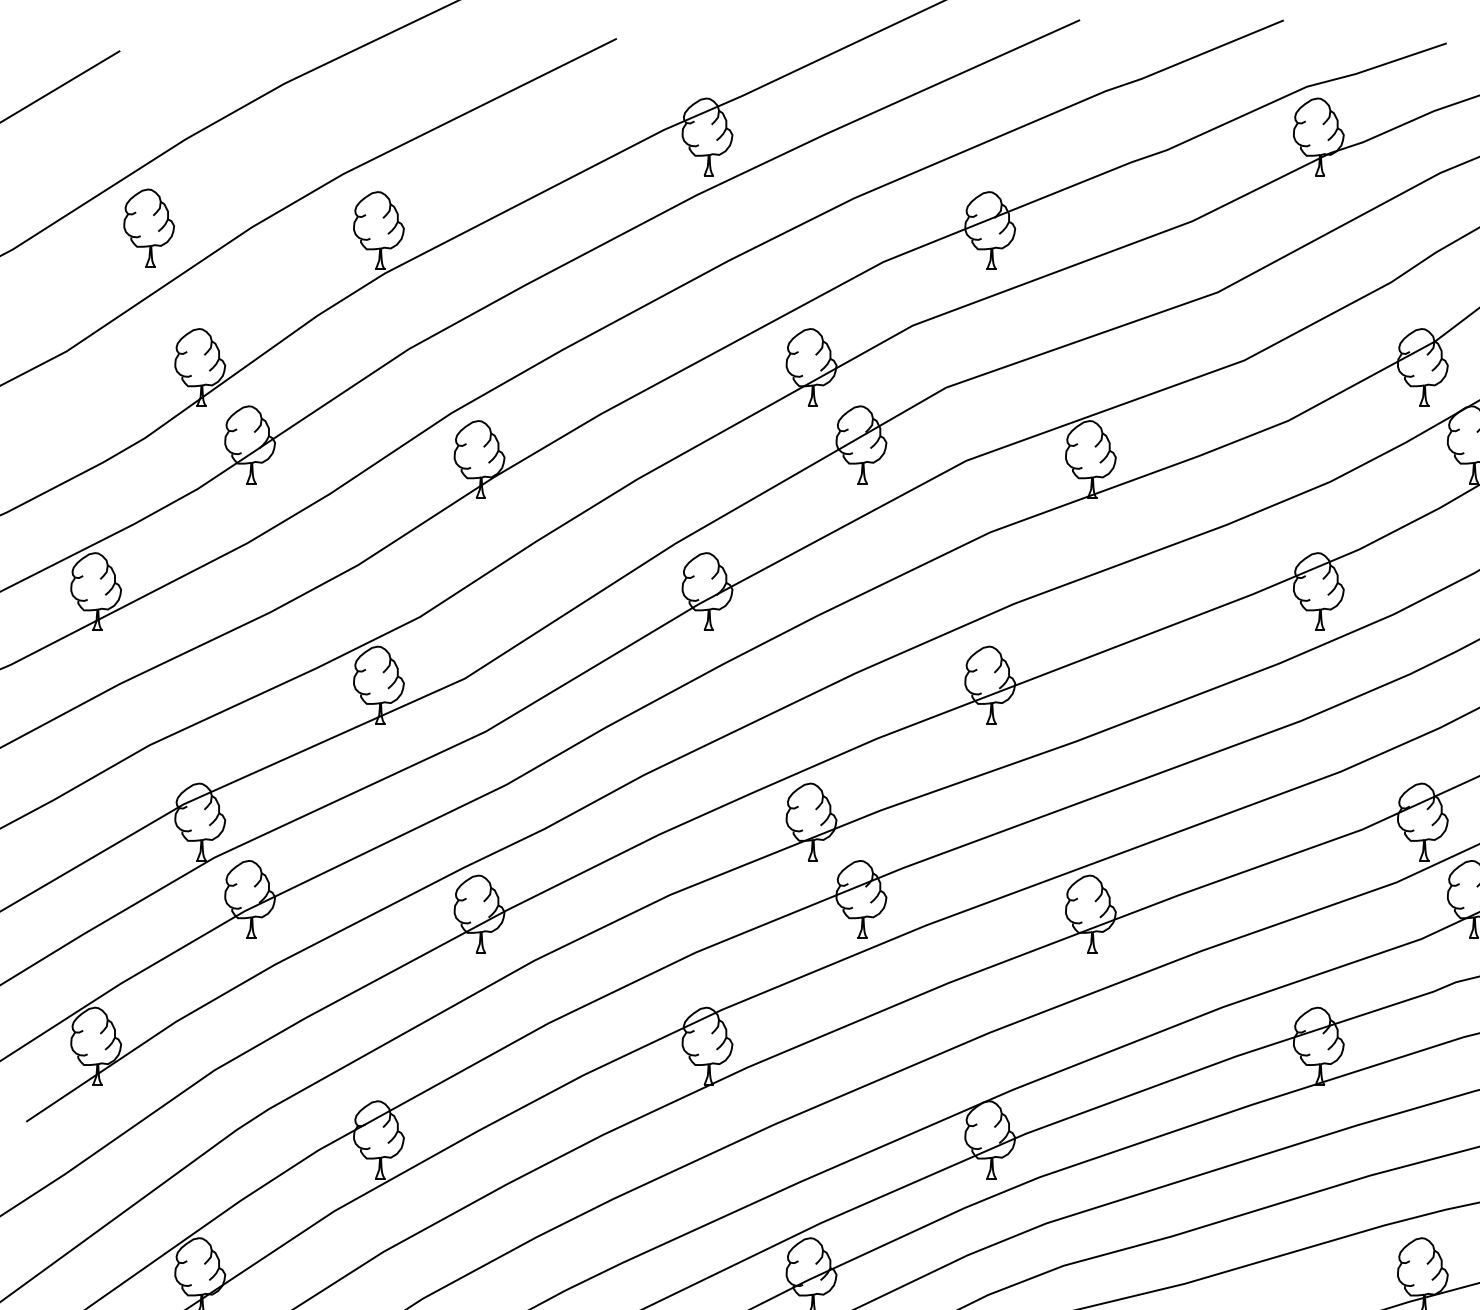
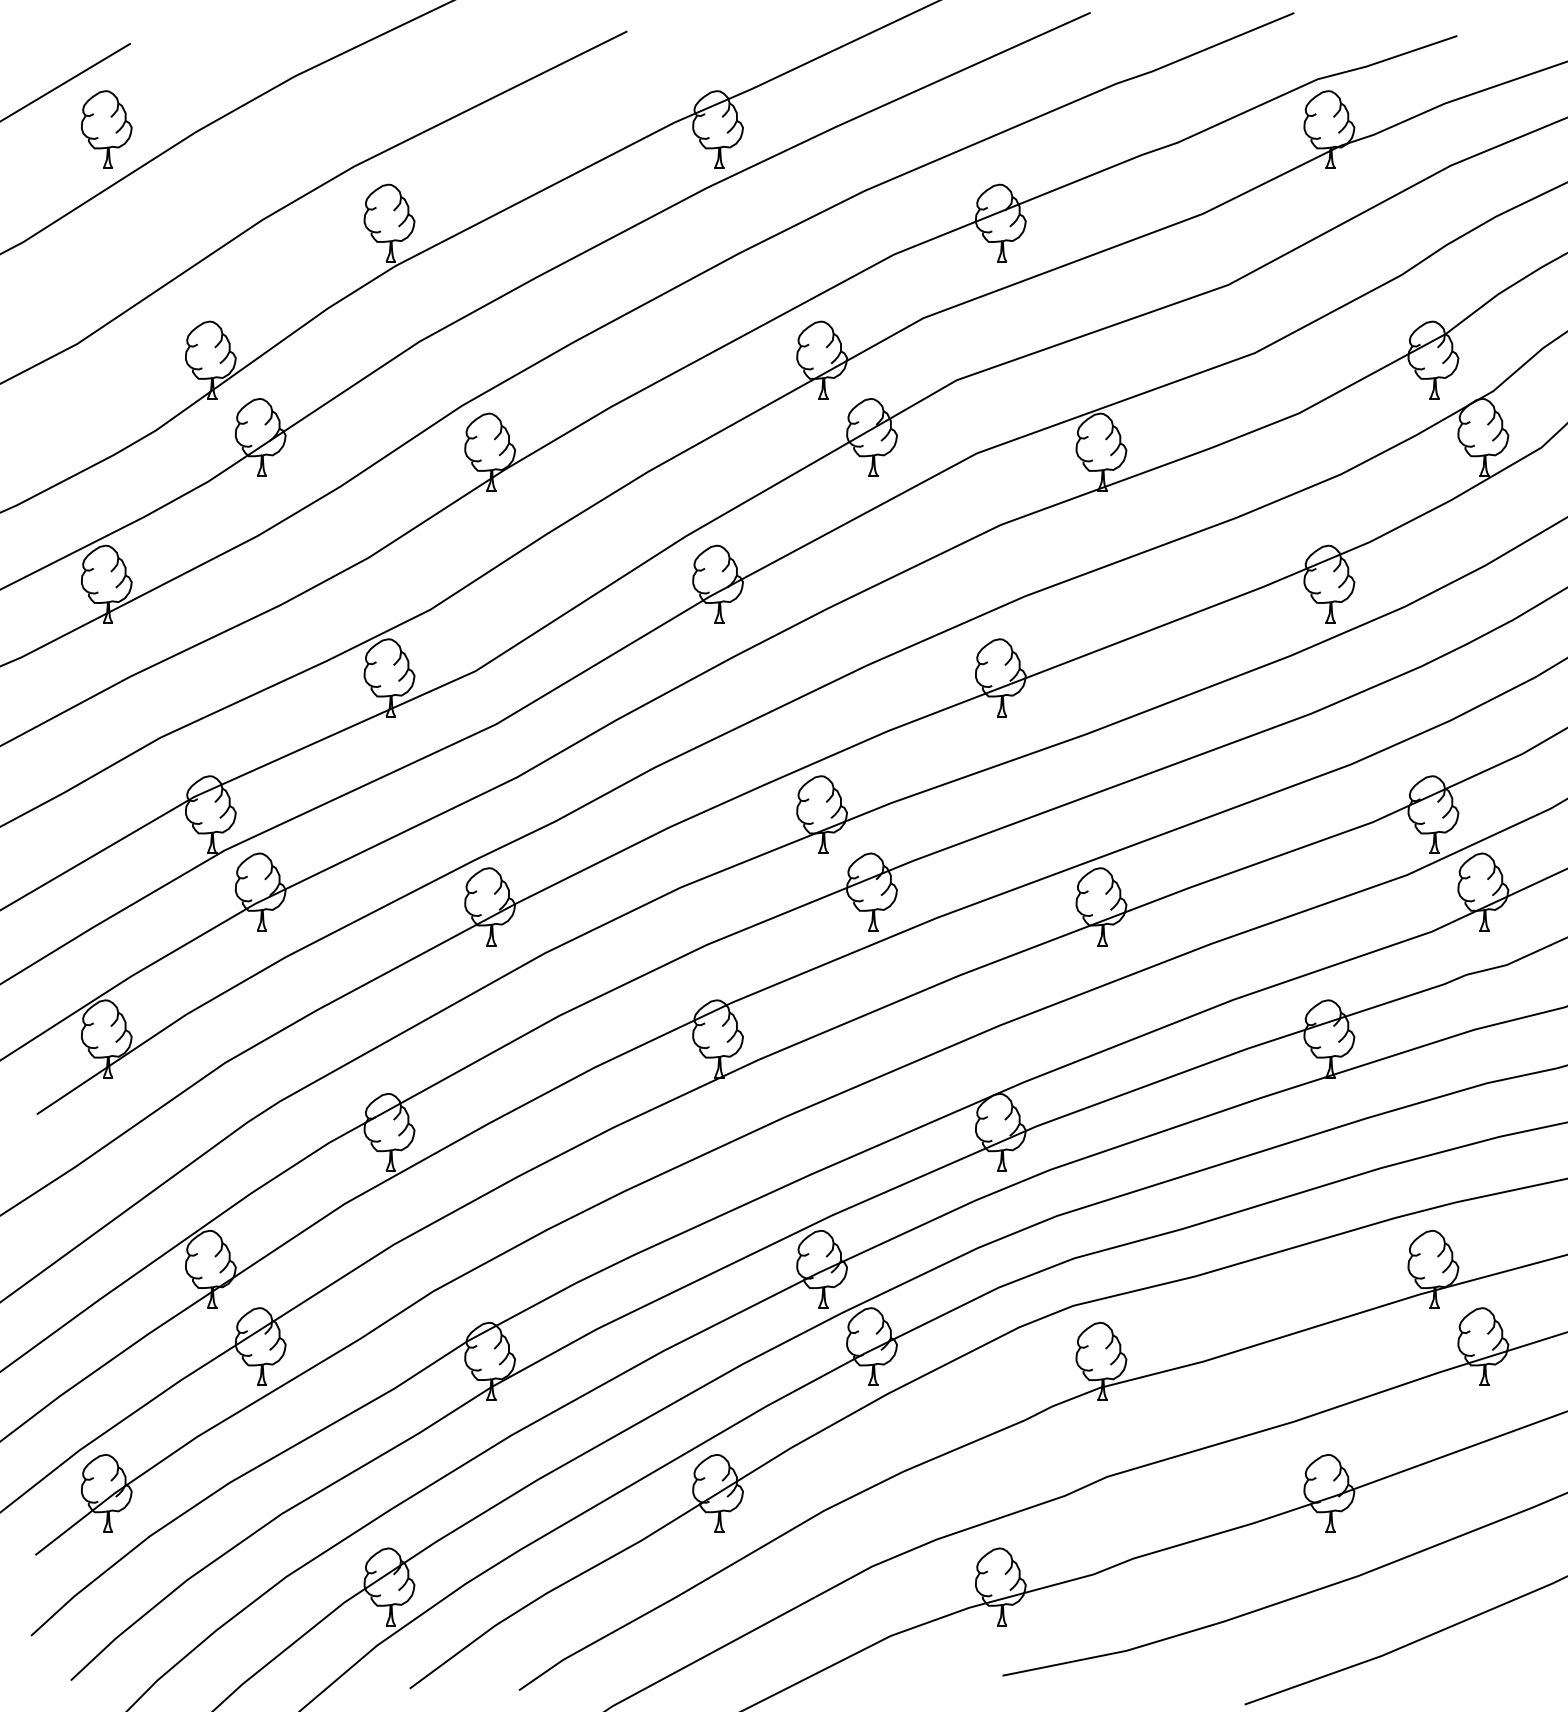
part: (148, 227) -> (106, 129), moved

